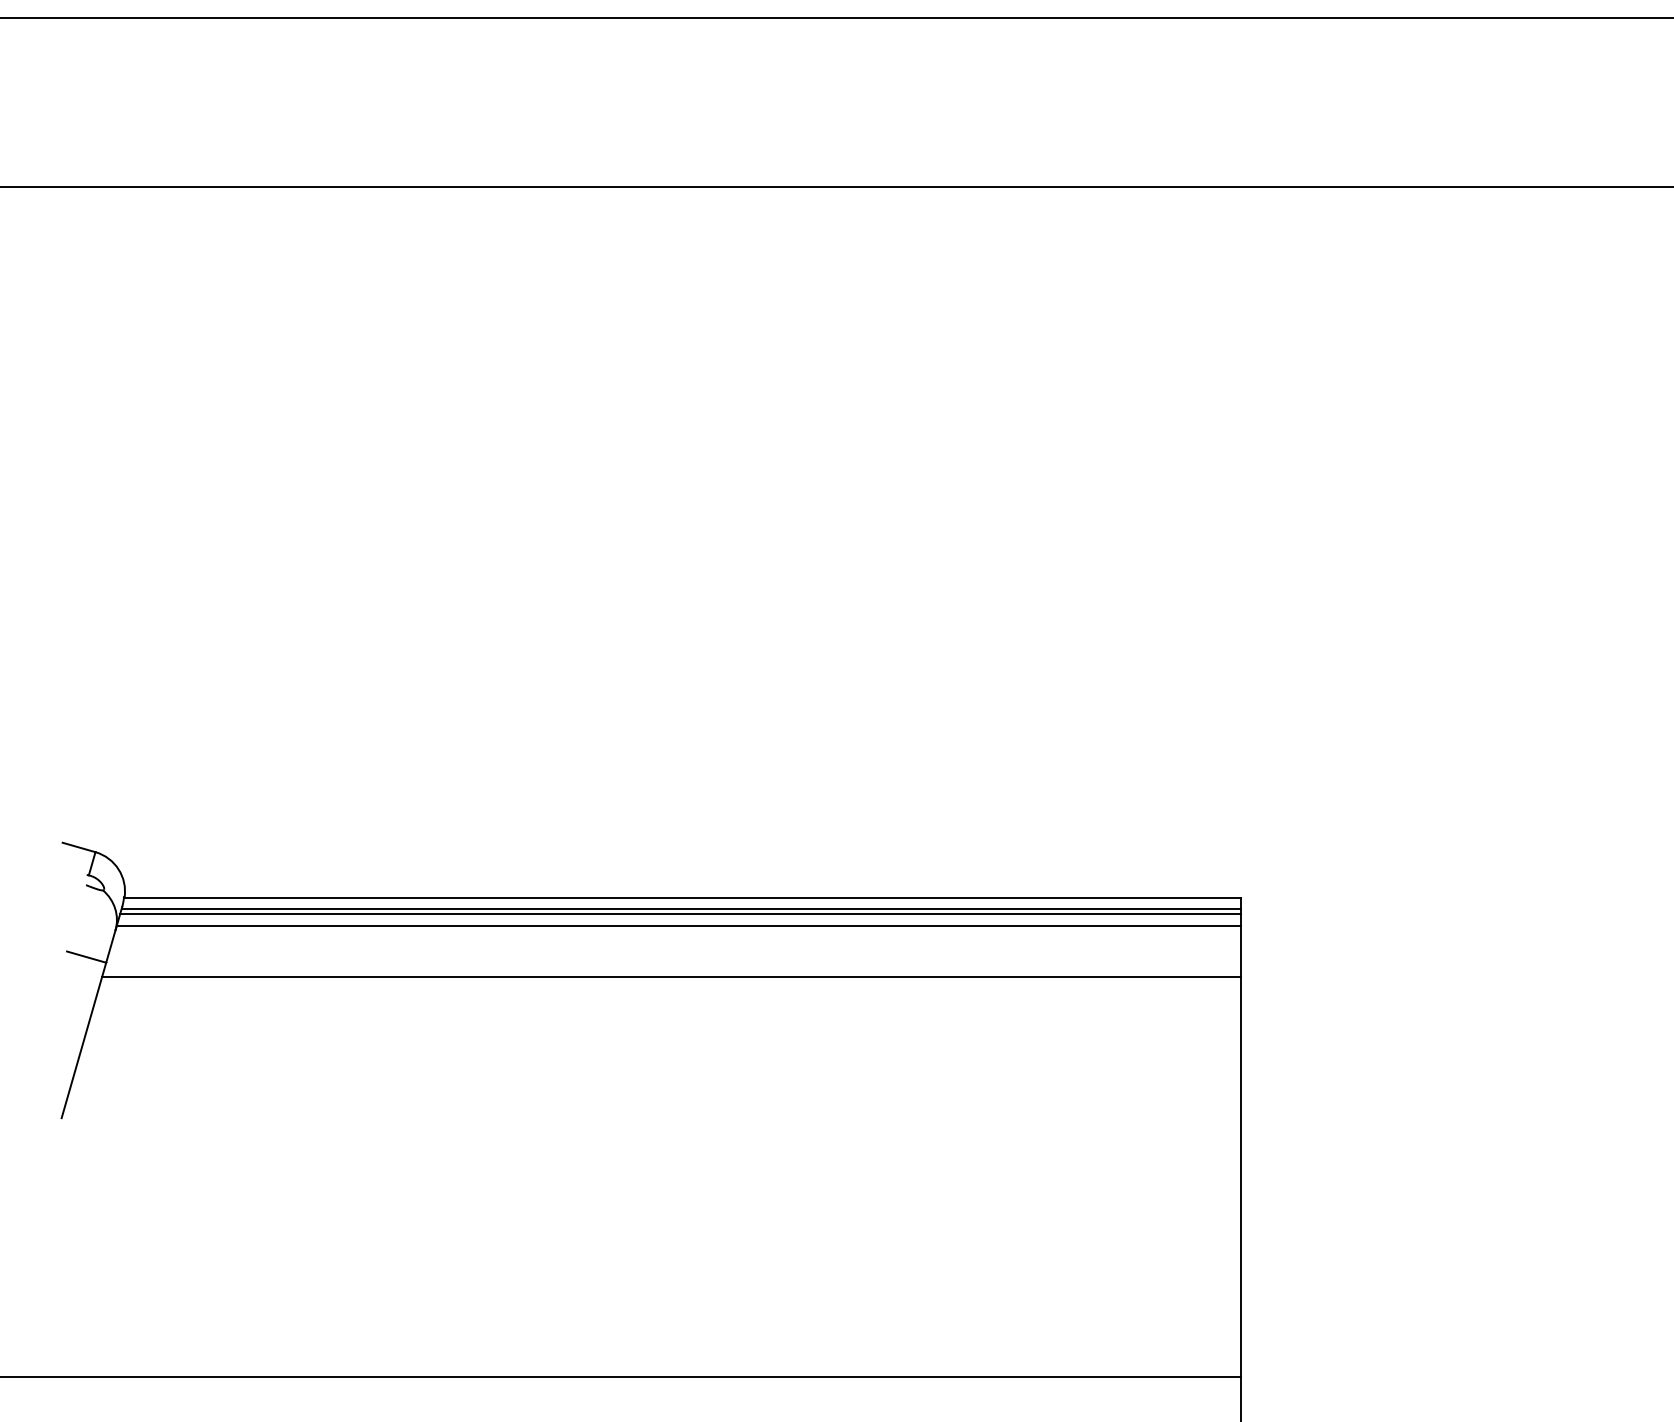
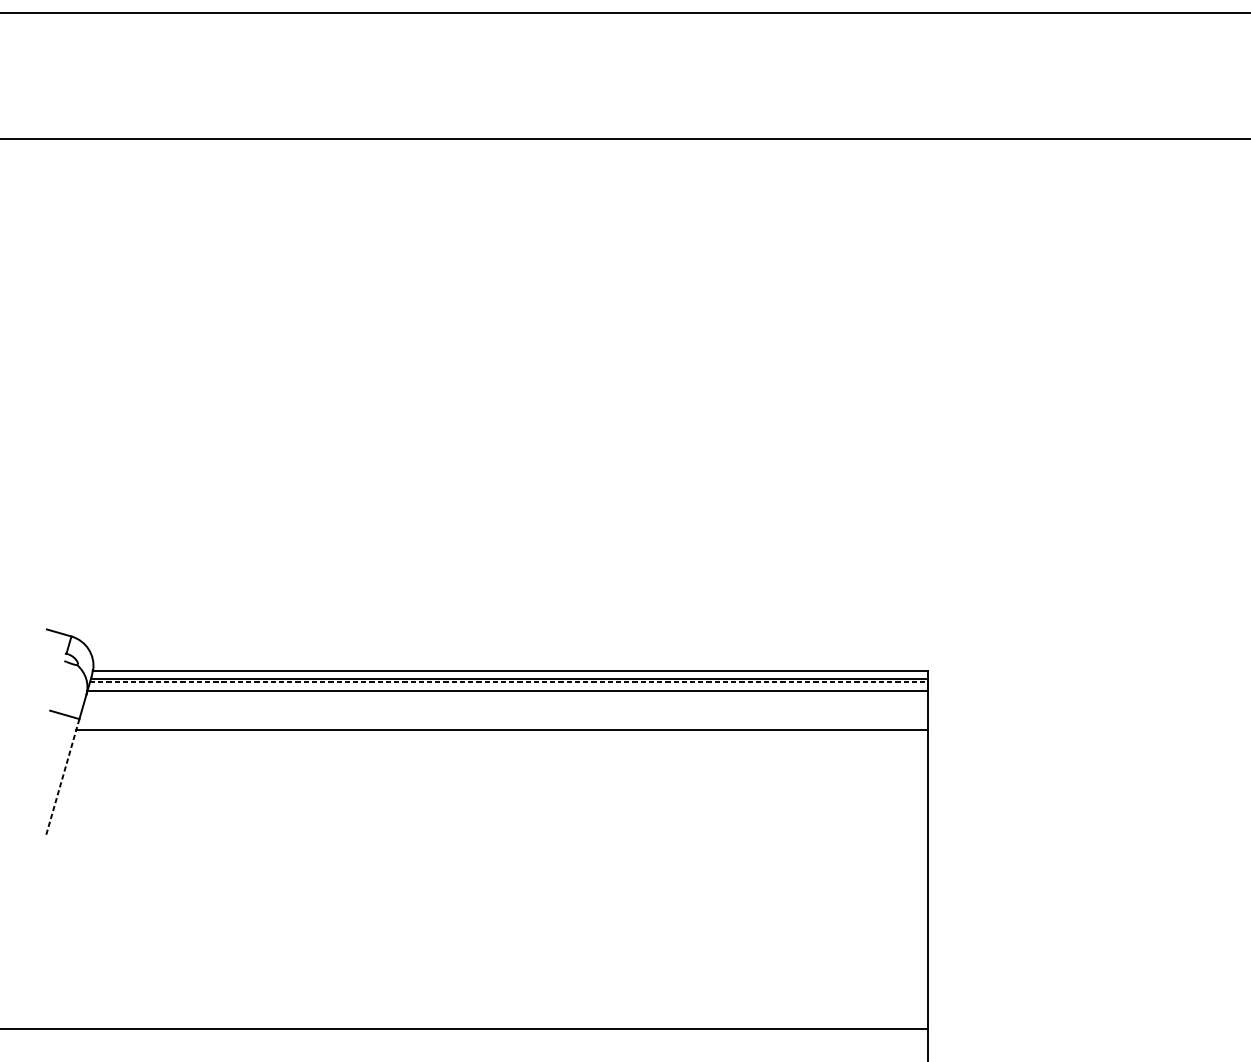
line: (680, 913) -> (508, 682), solid -> dashed
line: (83, 1040) -> (62, 777), solid -> dashed

